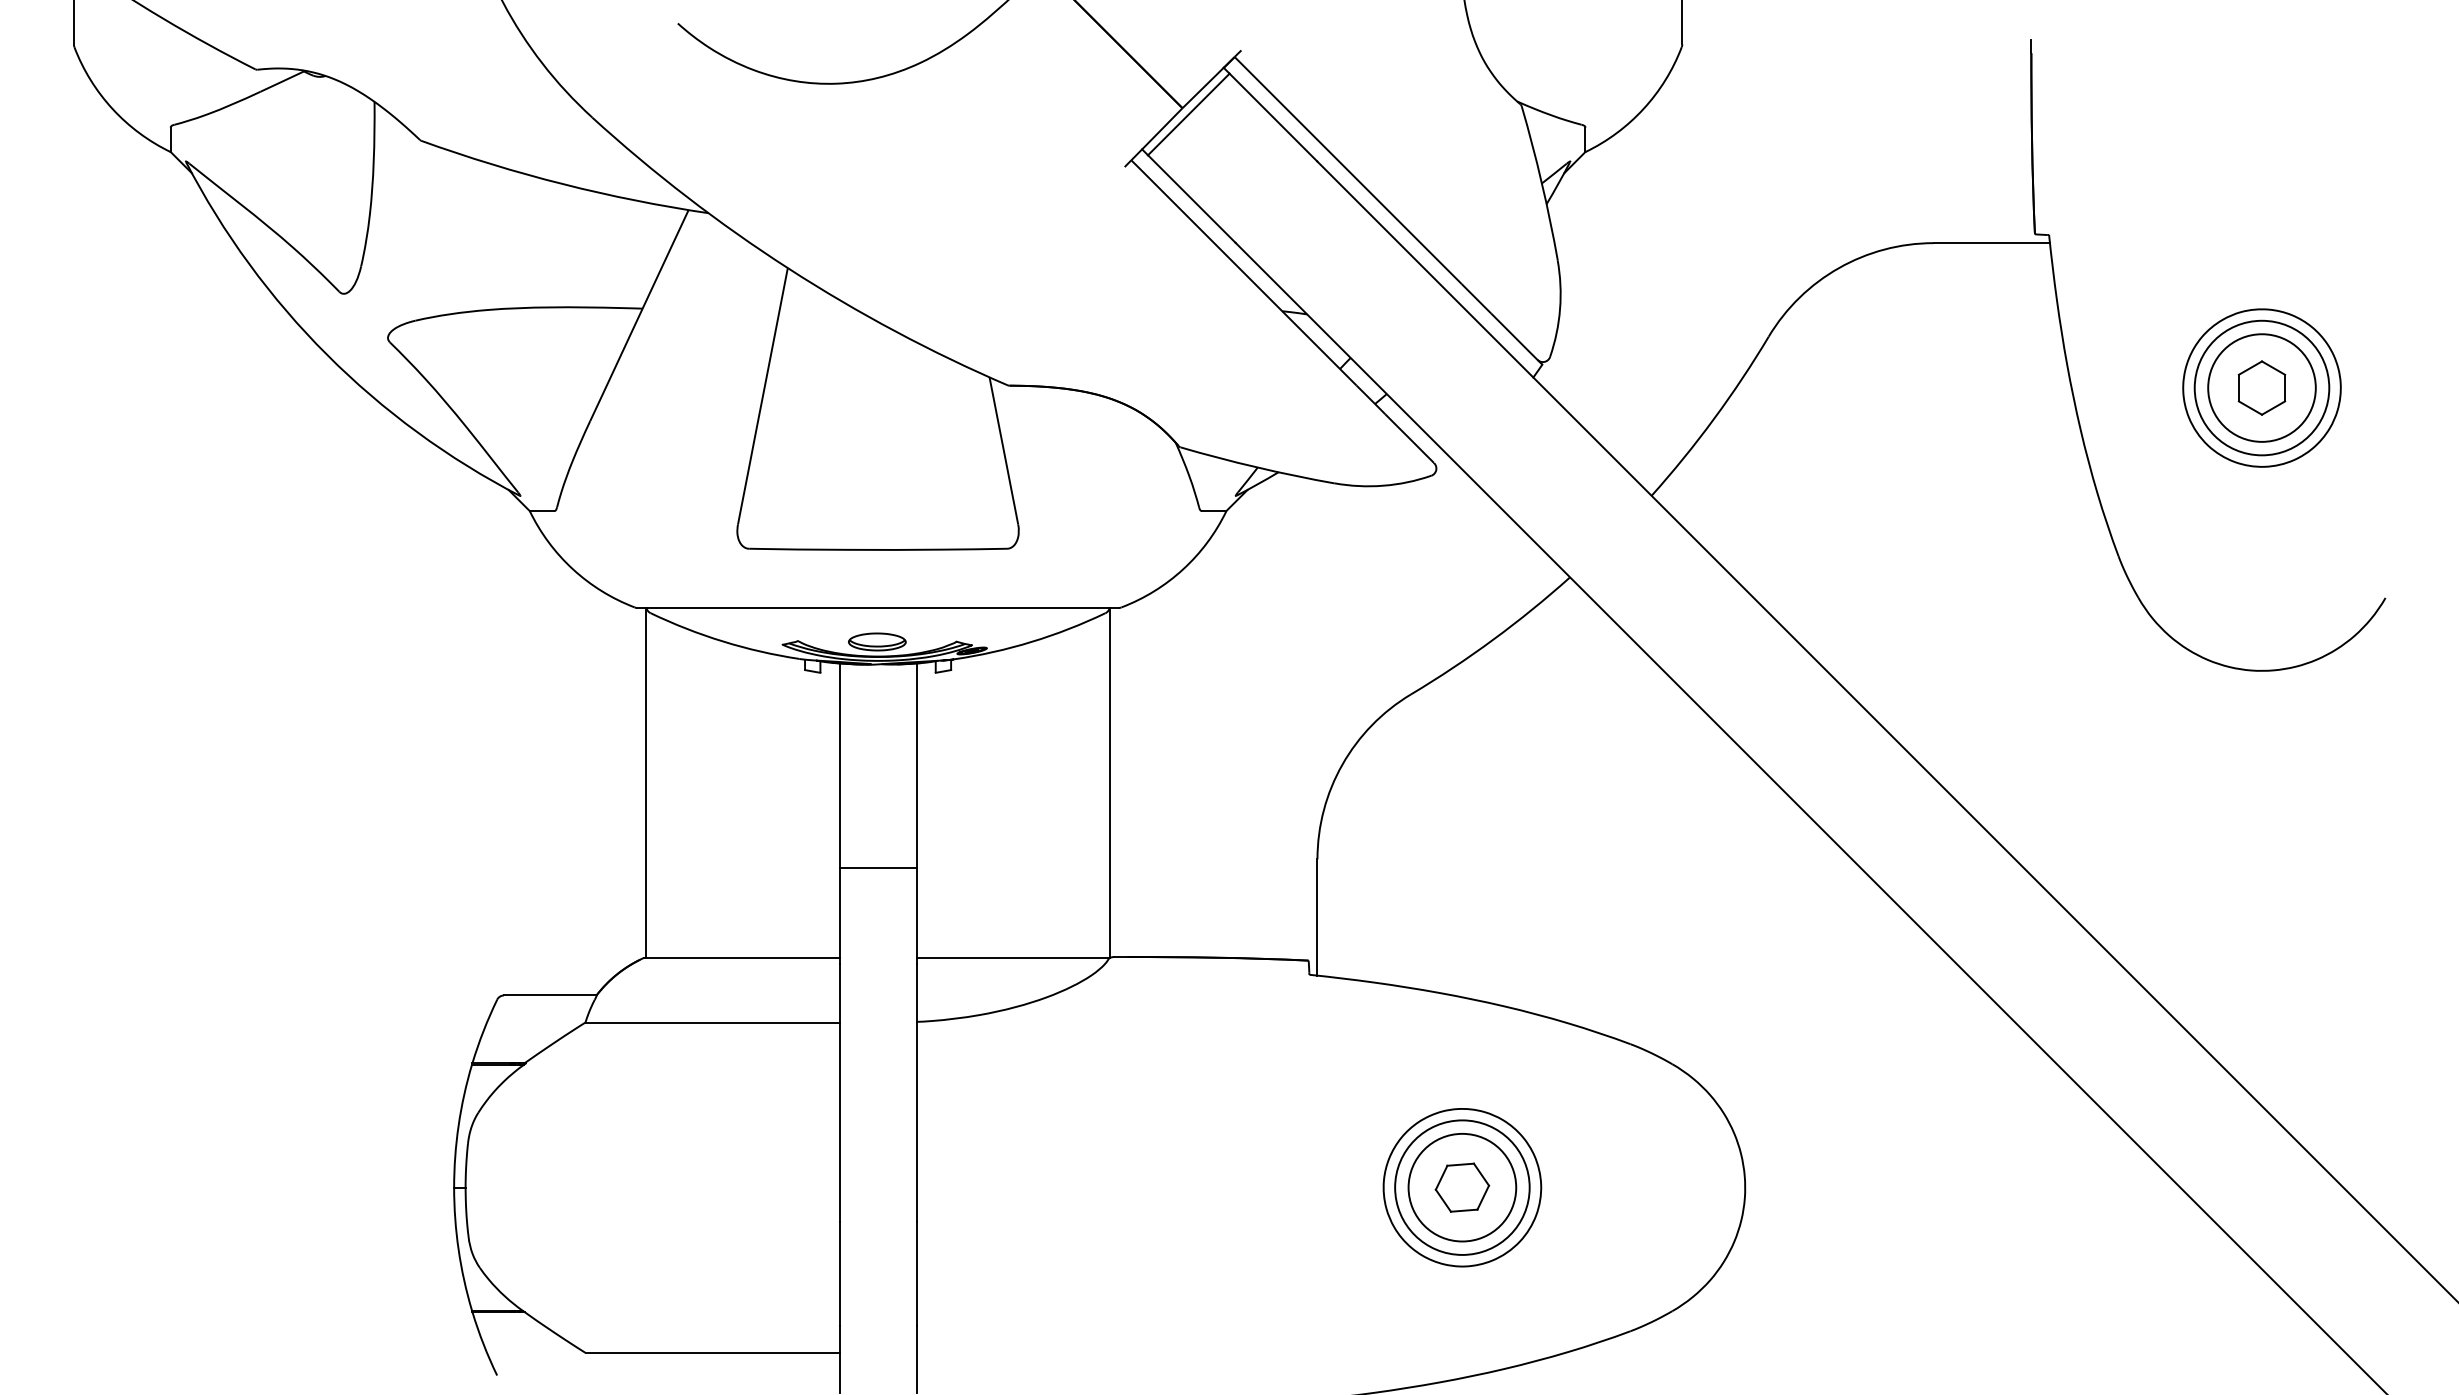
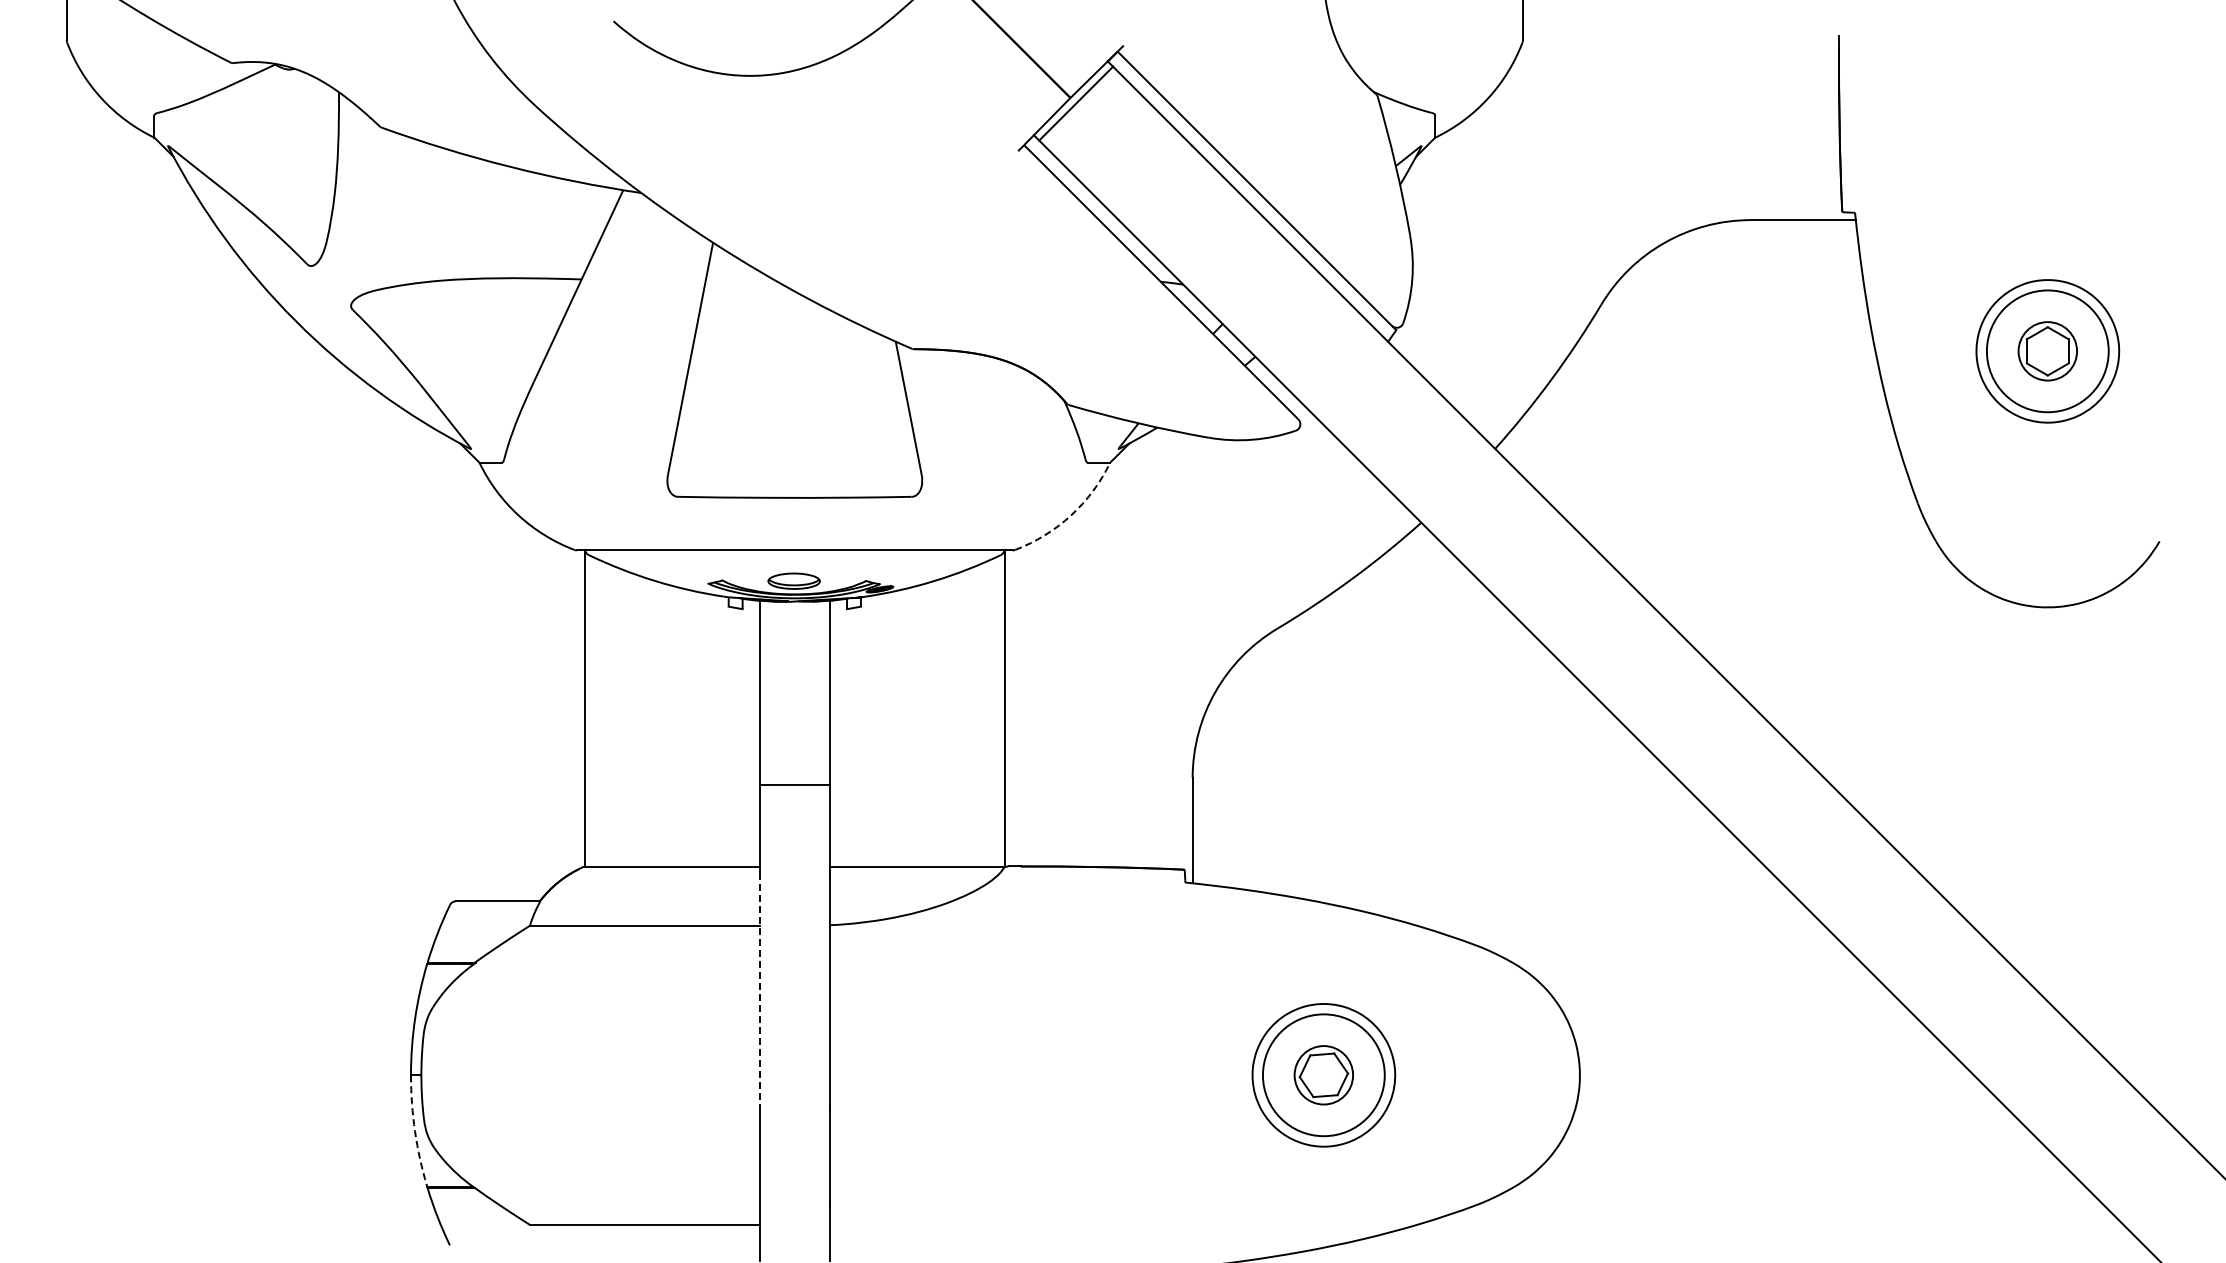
circle: (2261, 388) -> (2047, 351), size x0.6
arc: (1183, 569) -> (1071, 515), solid -> dashed
line: (840, 1092) -> (760, 989), solid -> dashed
circle: (1461, 1187) -> (1323, 1075), size x0.6
arc: (459, 1249) -> (415, 1131), solid -> dashed

